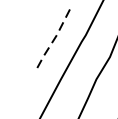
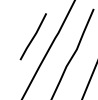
line: (52, 41) -> (33, 37), dashed -> solid

